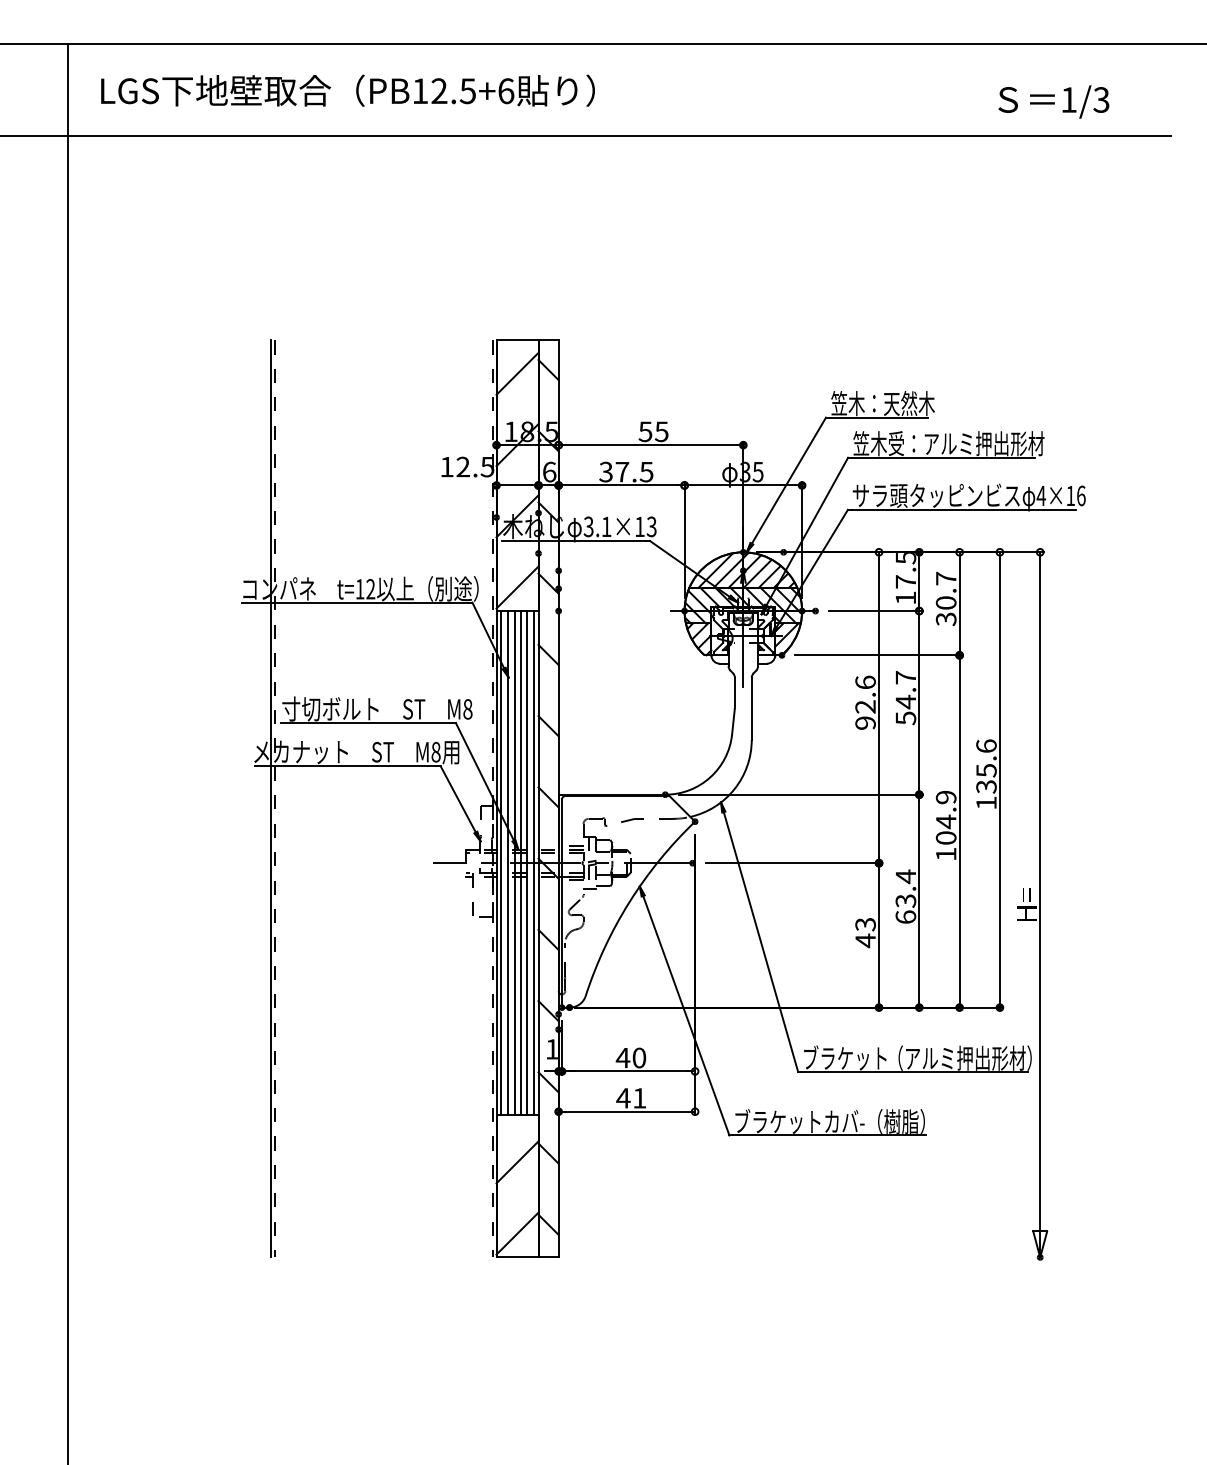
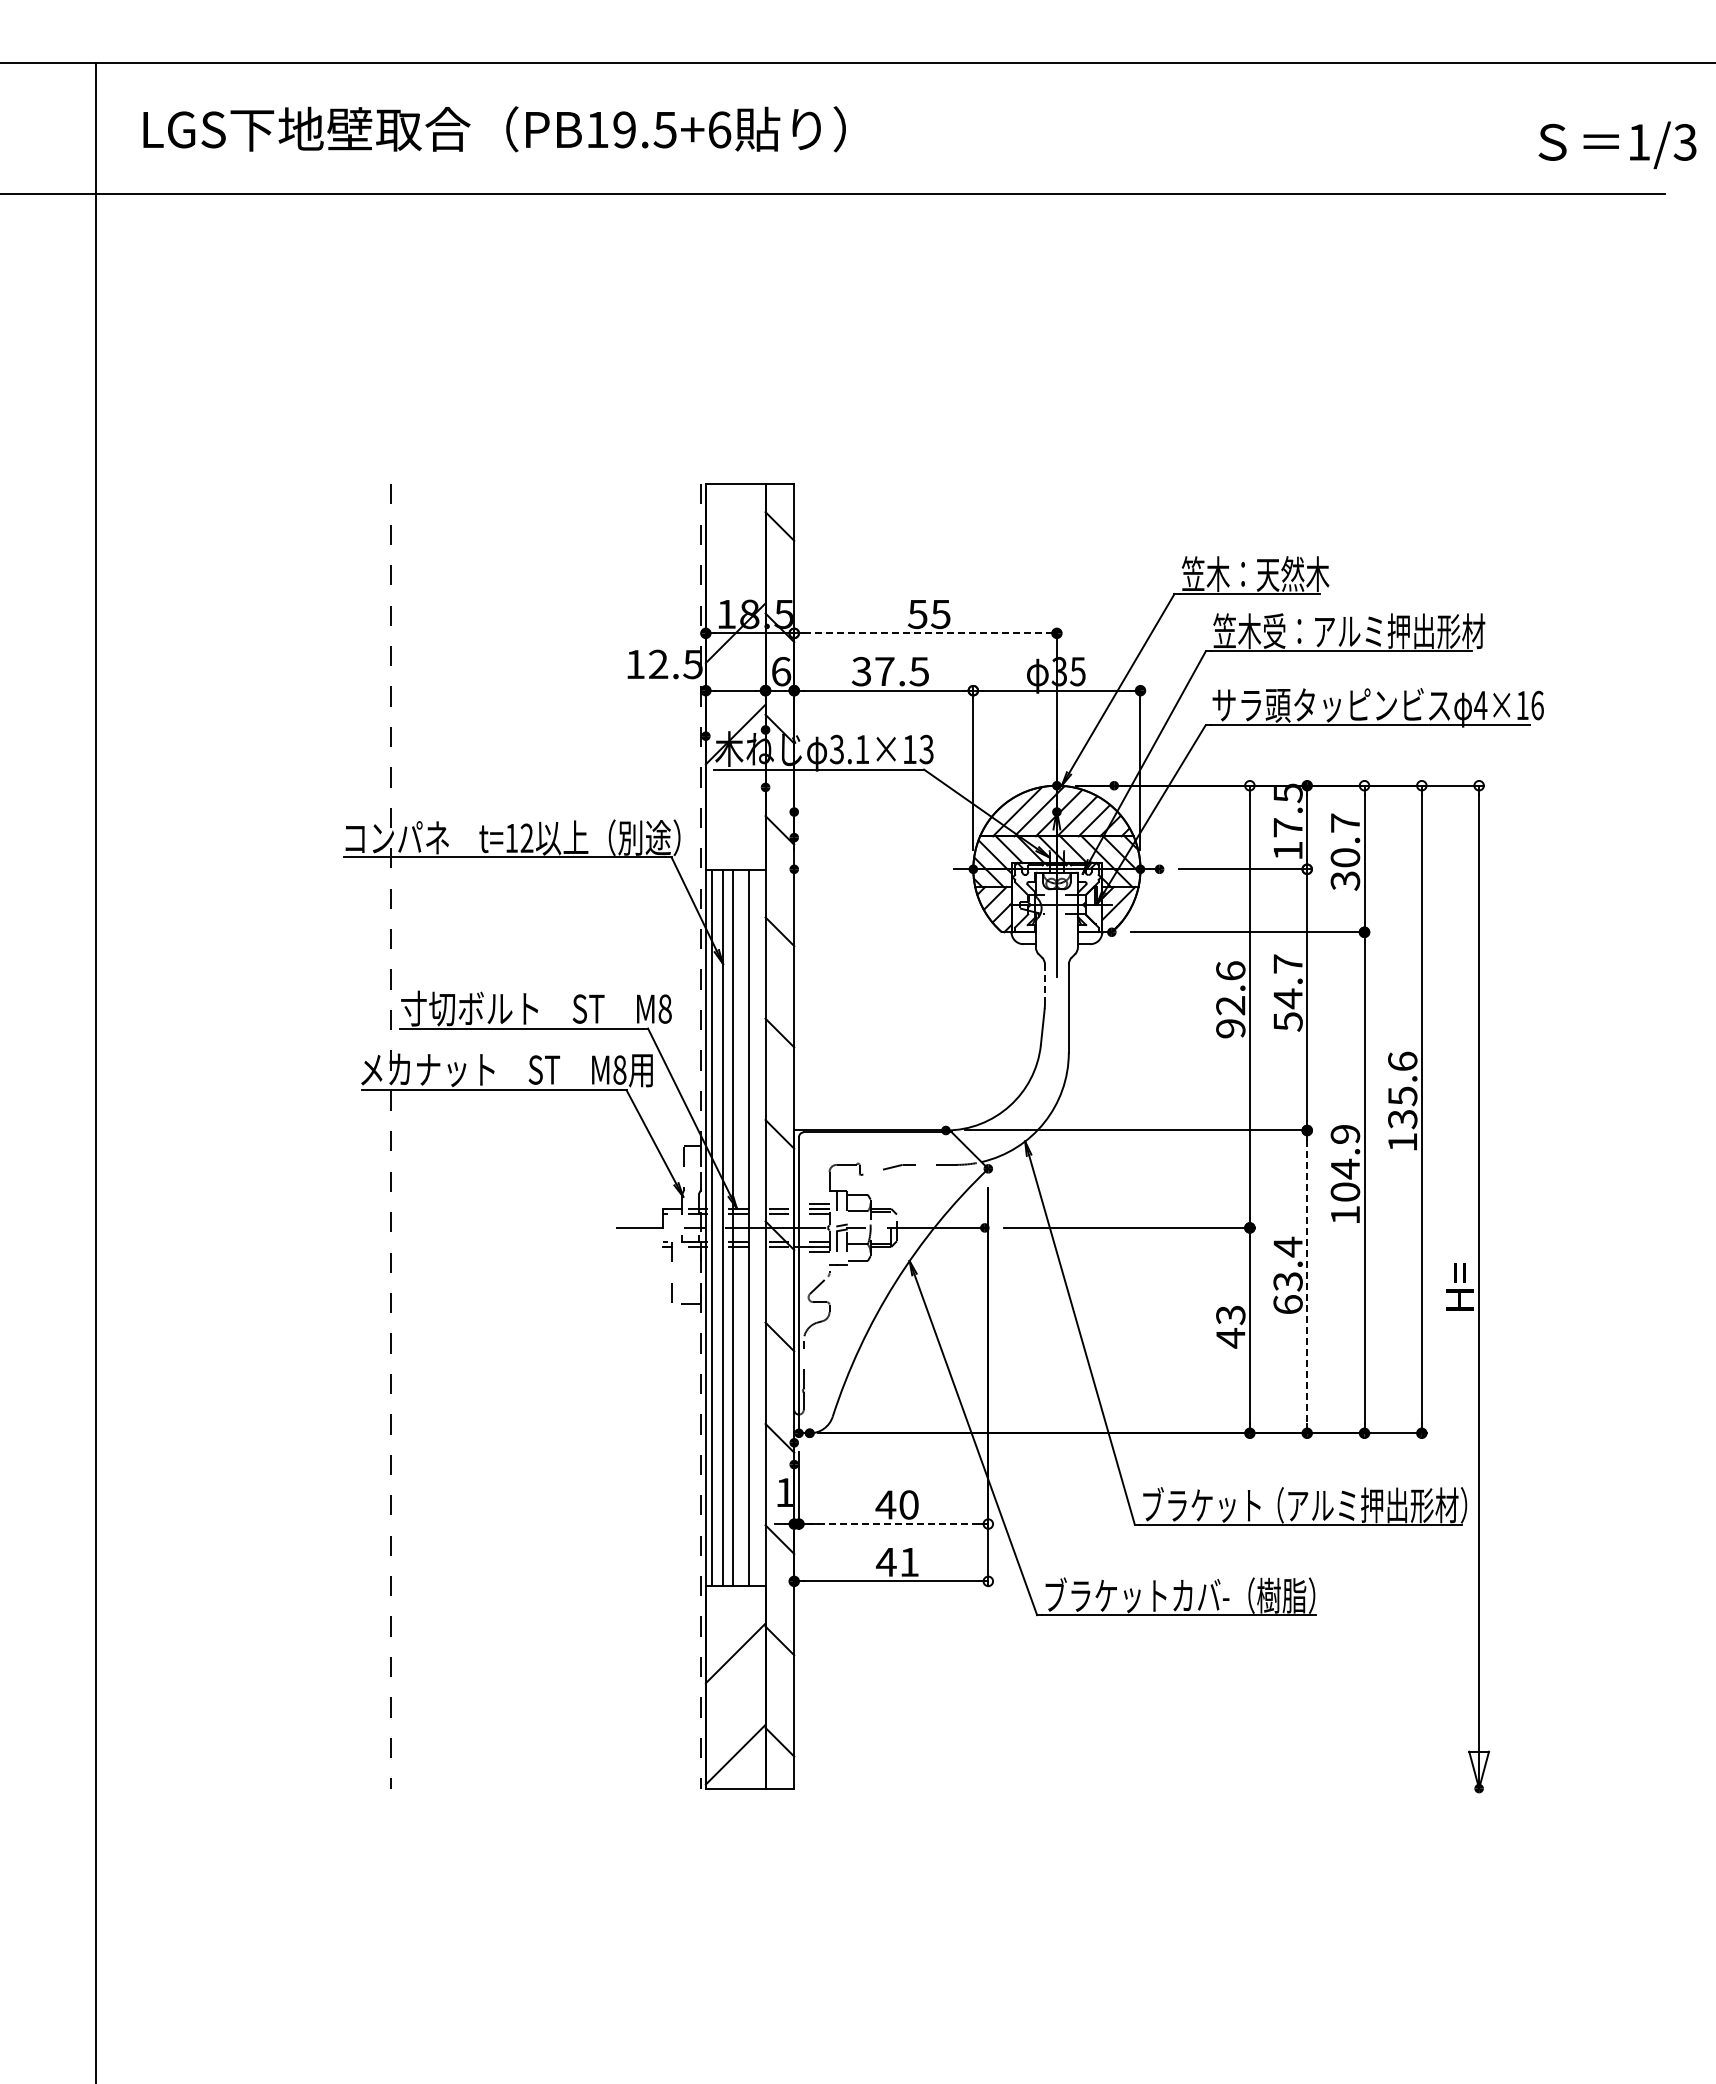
text: (439, 91) -> (624, 130), PB12.5+6 -> PB19.5+6
text: (1053, 102) -> (1617, 145), moved
line: (517, 373) -> (735, 531), removed
line: (650, 445) -> (925, 633), solid -> dashed
line: (517, 587) -> (735, 835), removed
line: (734, 692) -> (1044, 984), solid -> dashed
line: (271, 798) -> (385, 1136), removed
line: (520, 862) -> (740, 1227), removed
line: (534, 862) -> (759, 1227), removed
line: (919, 900) -> (1307, 1281), solid -> dashed
line: (628, 1071) -> (893, 1524), solid -> dashed

